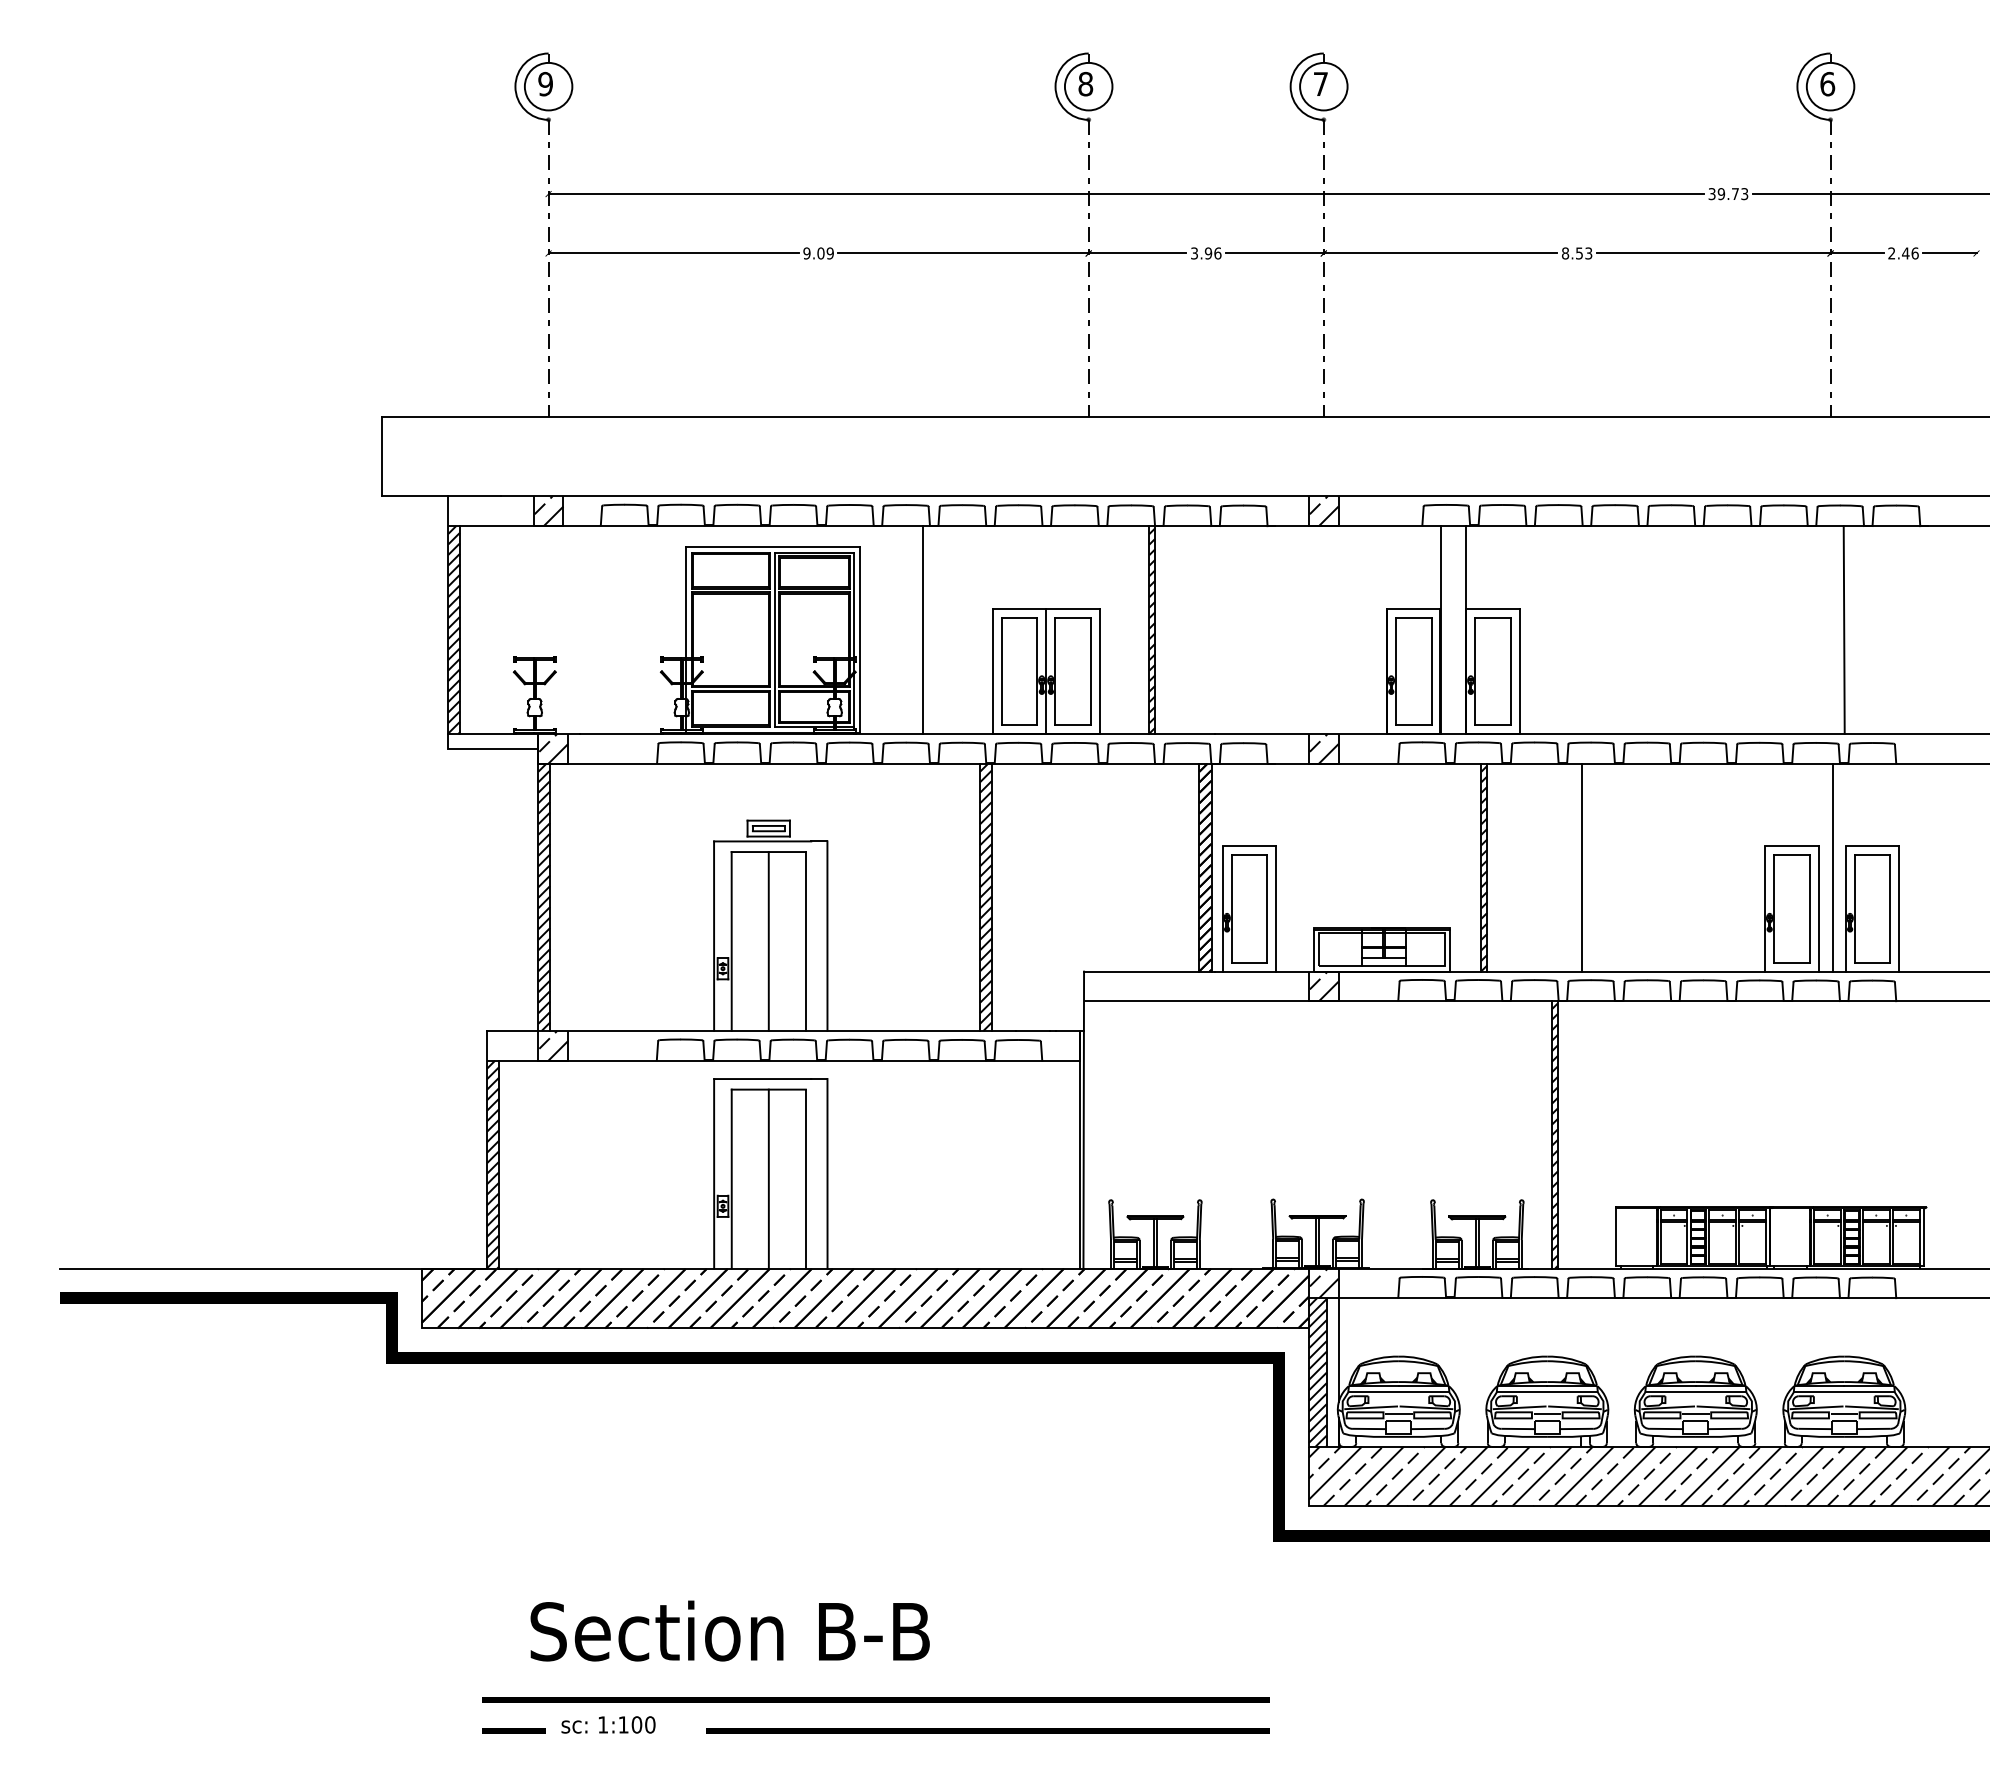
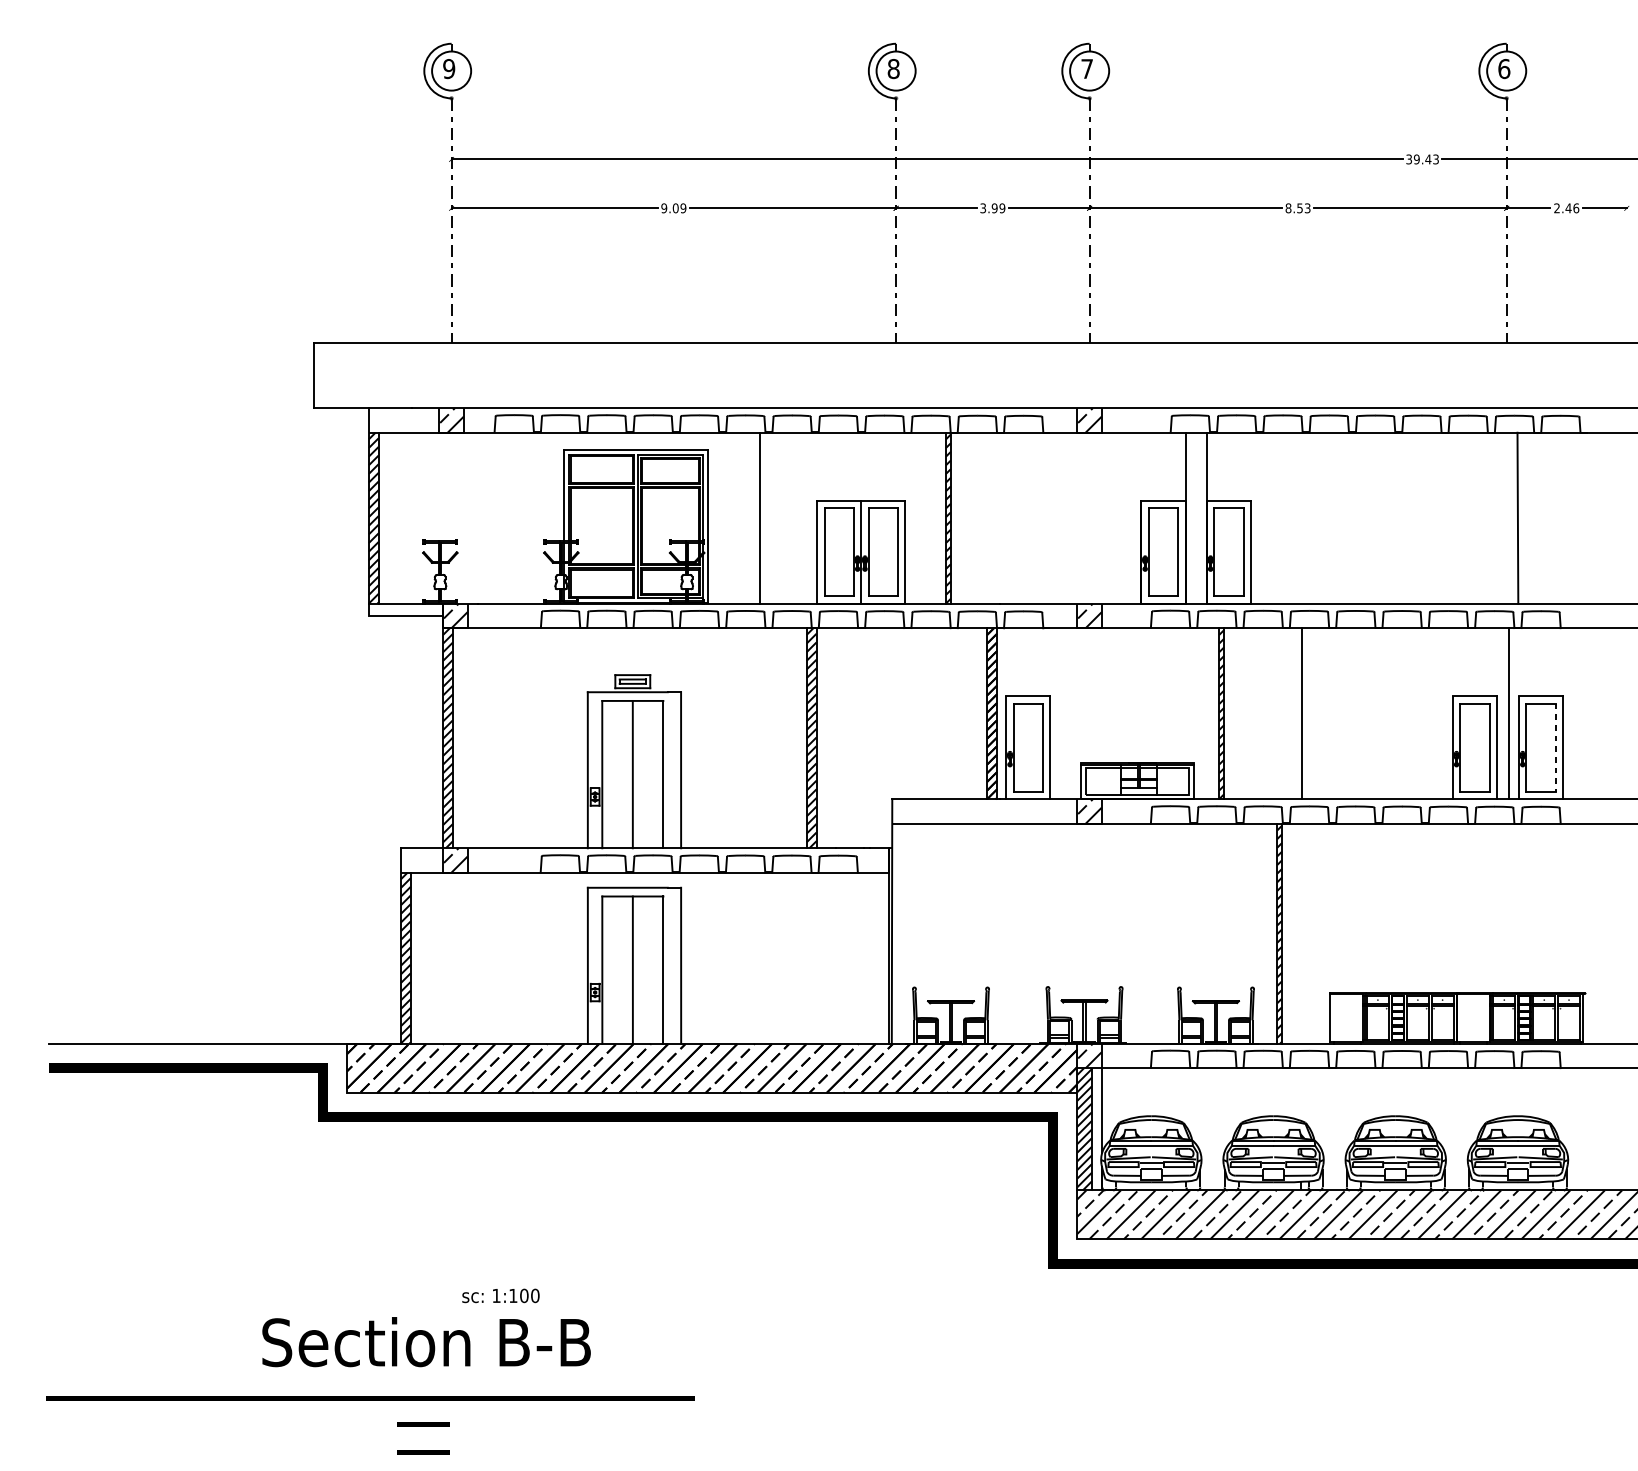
text: (1735, 193) -> (1428, 158), 39.73 -> 39.43
text: (1217, 253) -> (1002, 208), 3.96 -> 3.99
line: (1890, 909) -> (1555, 748), solid -> dashed
text: (729, 1630) -> (426, 1341), moved
line: (875, 1699) -> (370, 1398), moved
text: (608, 1724) -> (500, 1295), moved
line: (987, 1730) -> (812, 1423), removed
line: (513, 1764) -> (422, 1451), added

